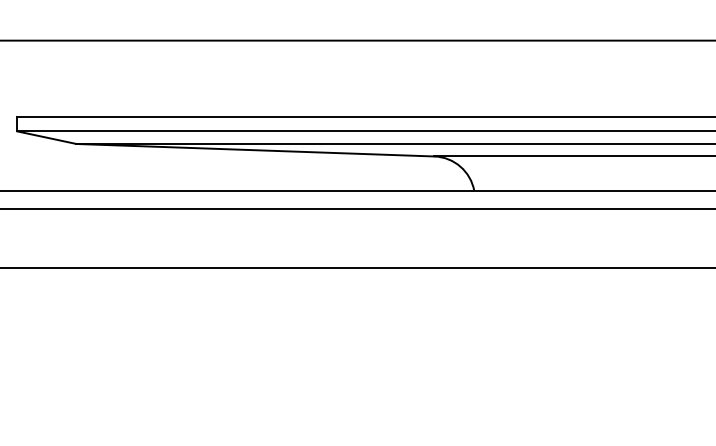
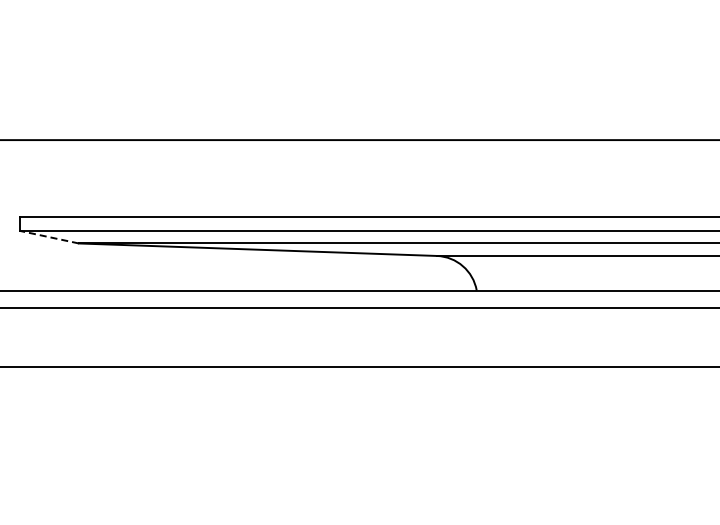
line: (46, 138) -> (48, 237), solid -> dashed

